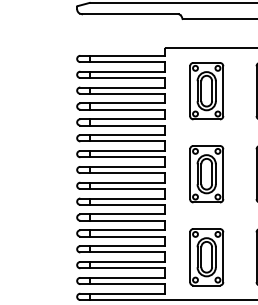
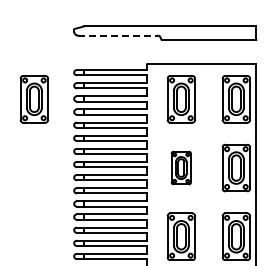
line: (130, 14) -> (118, 35), solid -> dashed
part: (28, 91) -> (33, 99), added
part: (205, 173) -> (180, 167), size x0.7

